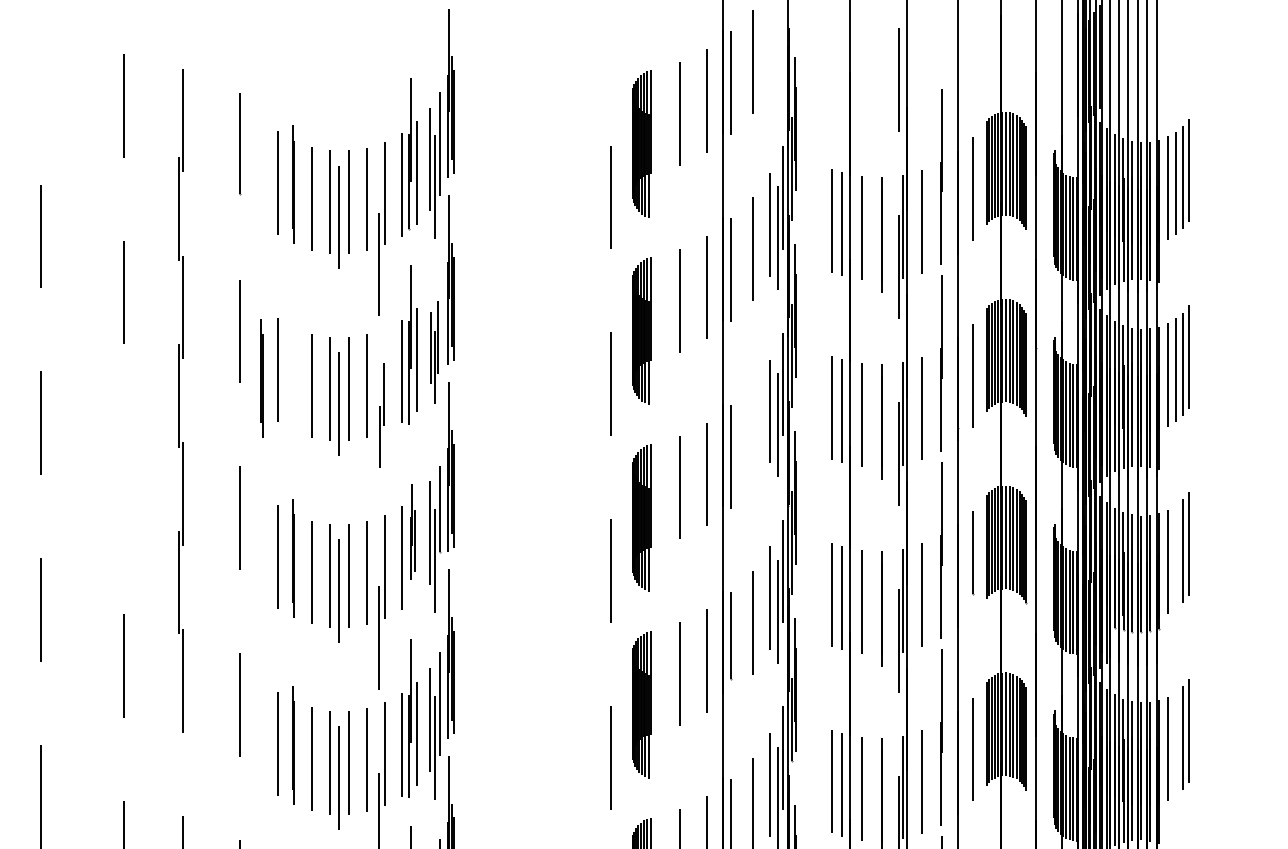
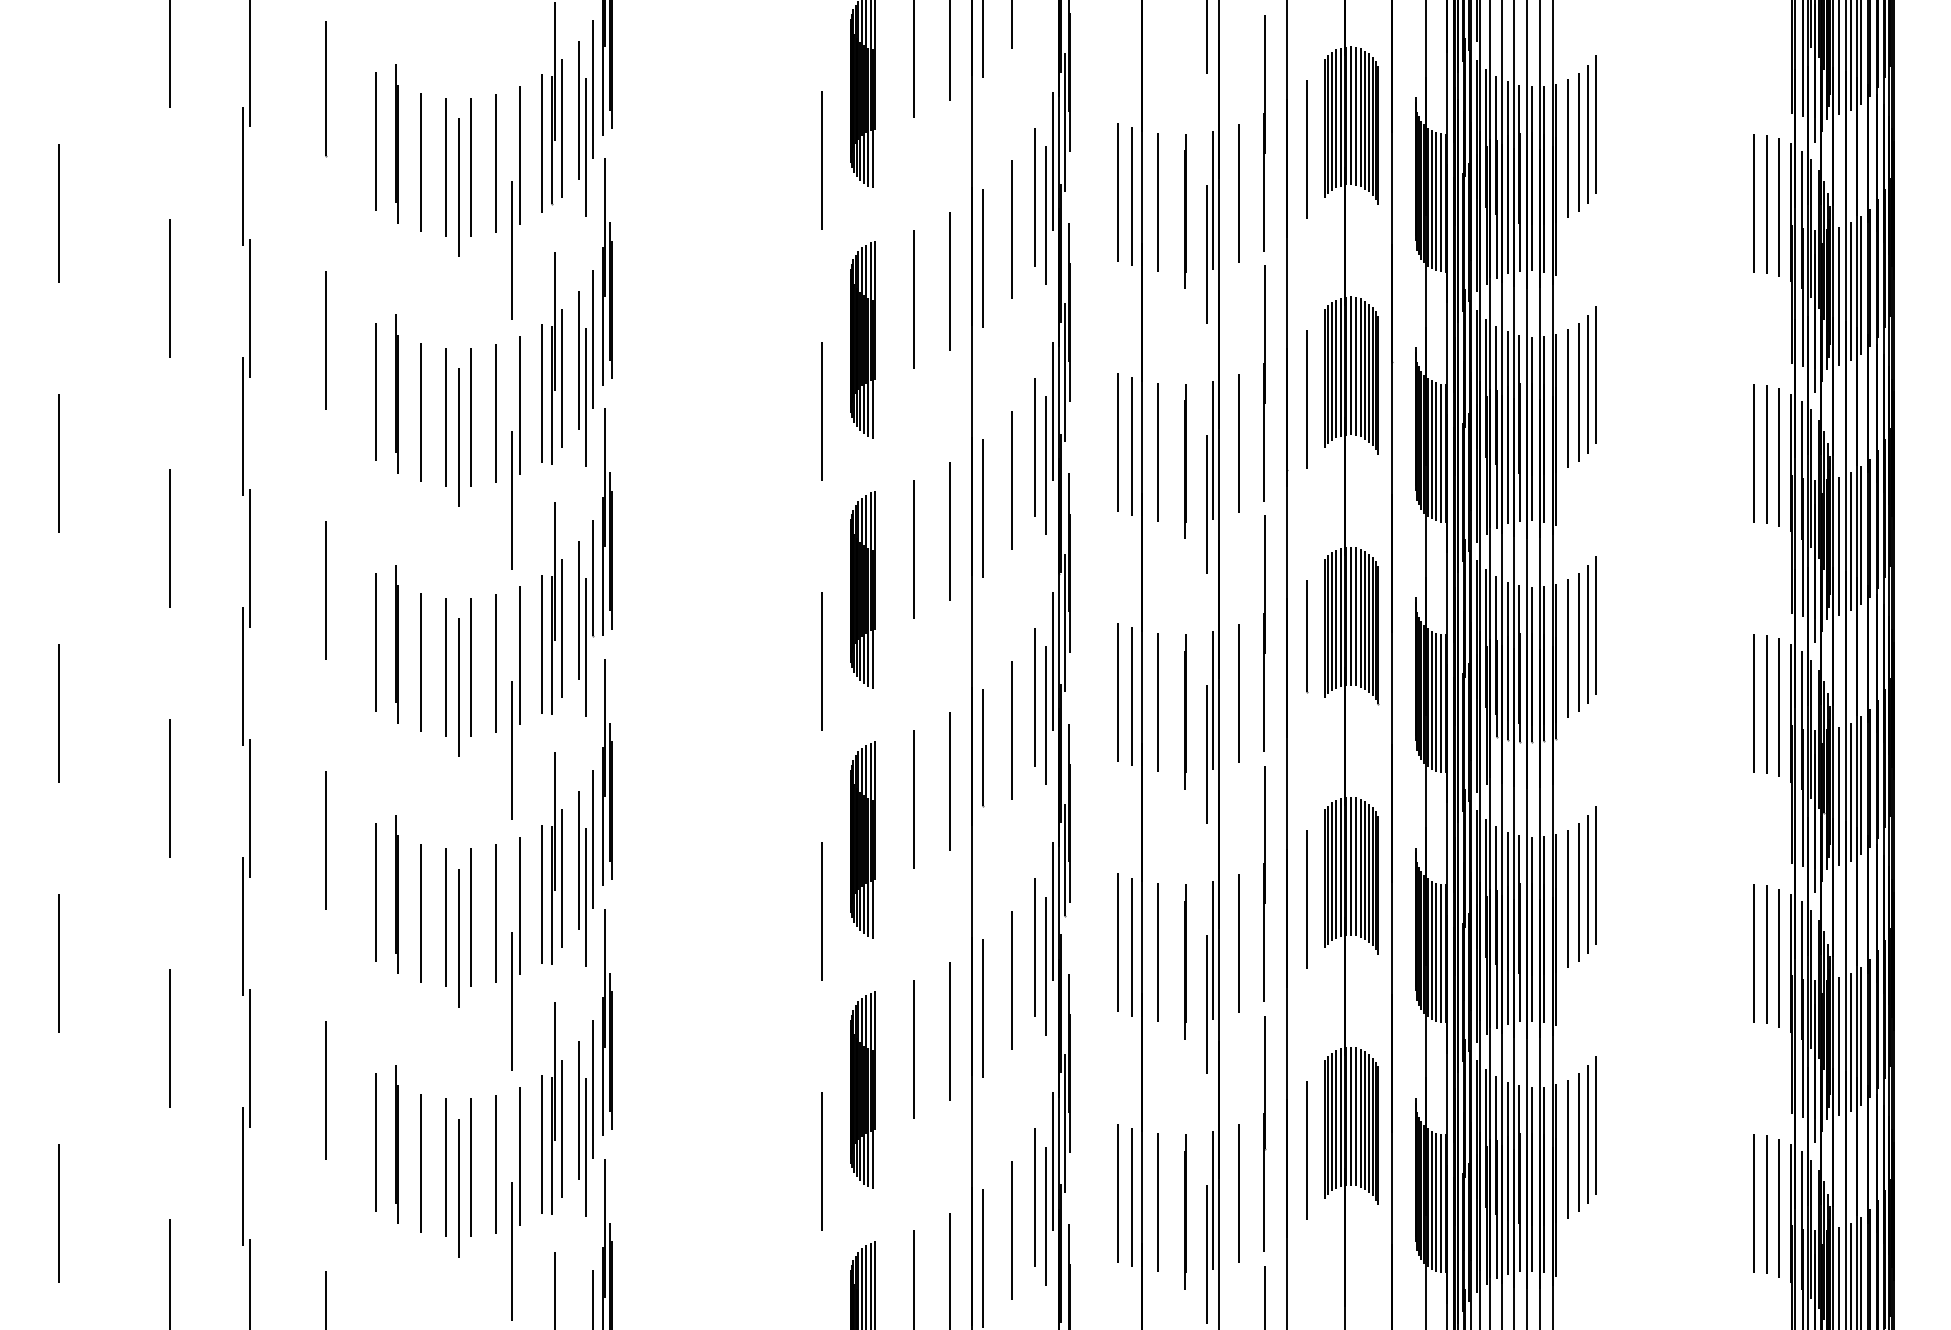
part: (434, 352) -> (585, 368), size x1.43
line: (261, 377) -> (396, 393), moved
part: (381, 415) -> (515, 452), size x1.67
line: (752, 435) -> (1011, 479), added
line: (123, 479) -> (169, 538), added
part: (412, 531) -> (556, 608), size x1.67
line: (1175, 557) -> (1578, 642), added
line: (1175, 743) -> (1578, 892), added
line: (178, 768) -> (243, 925), added

